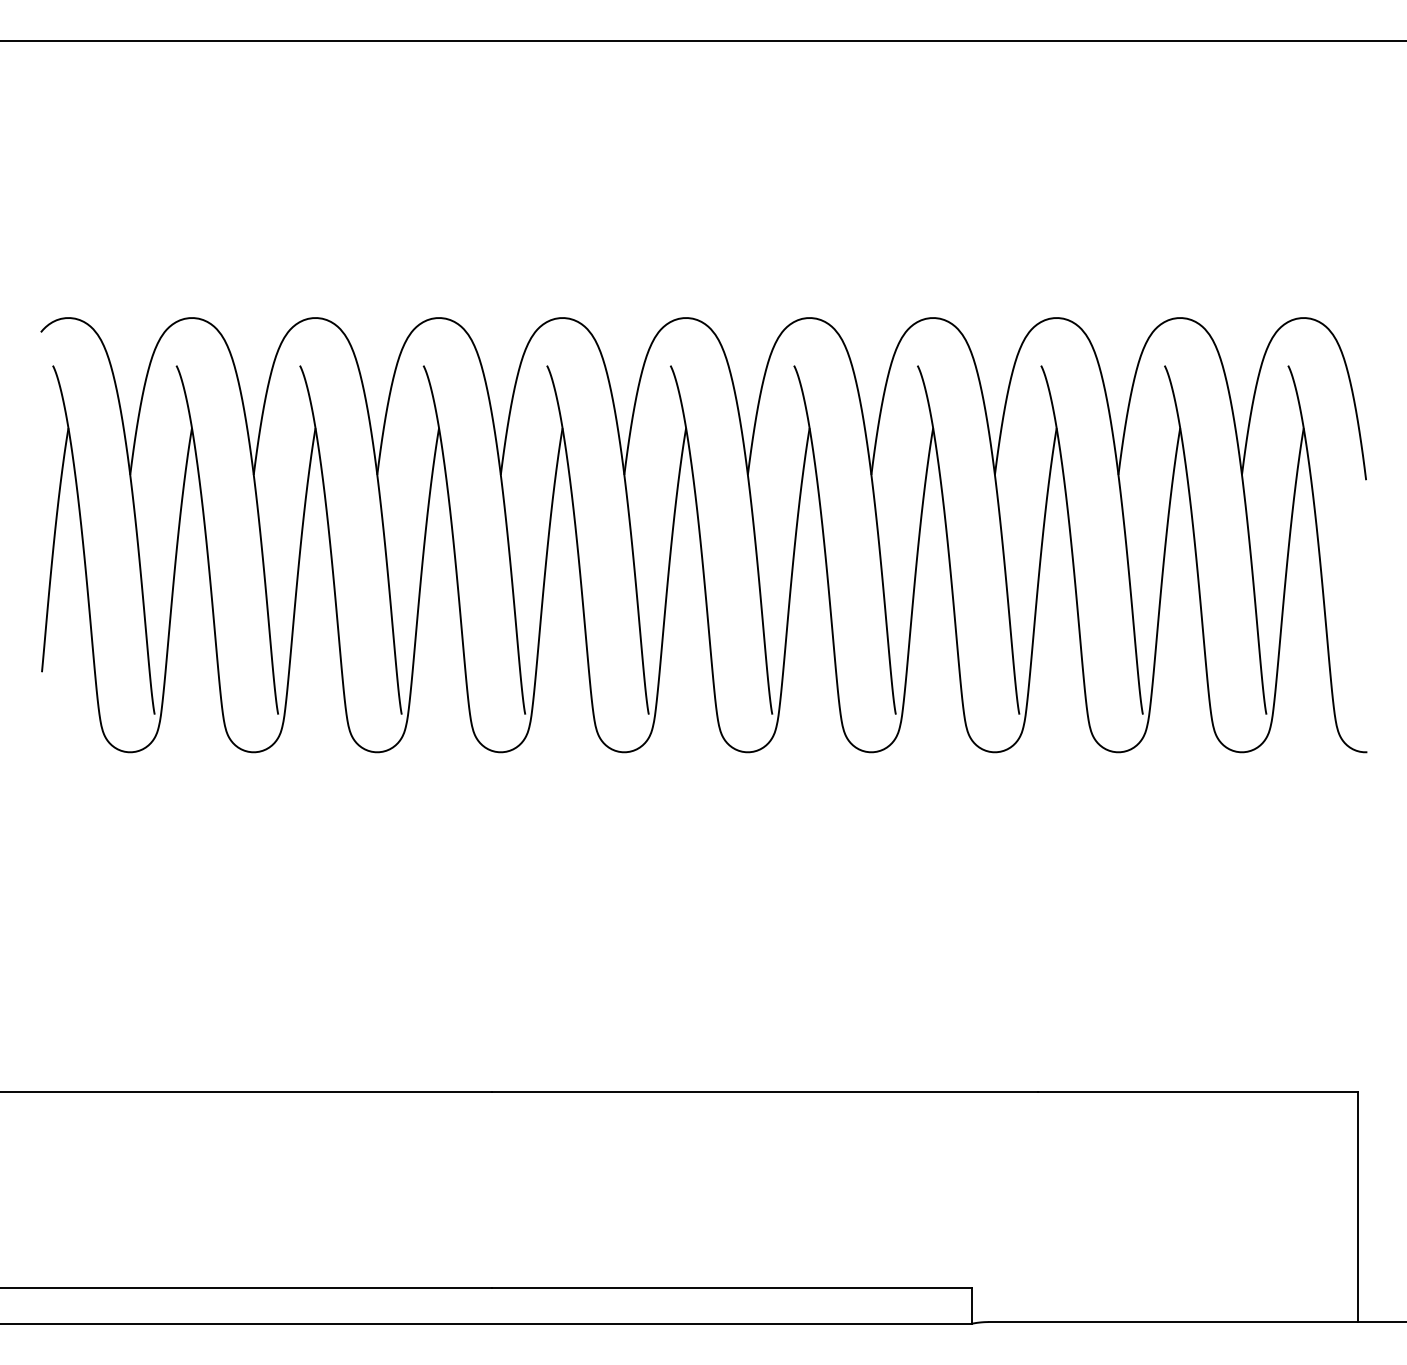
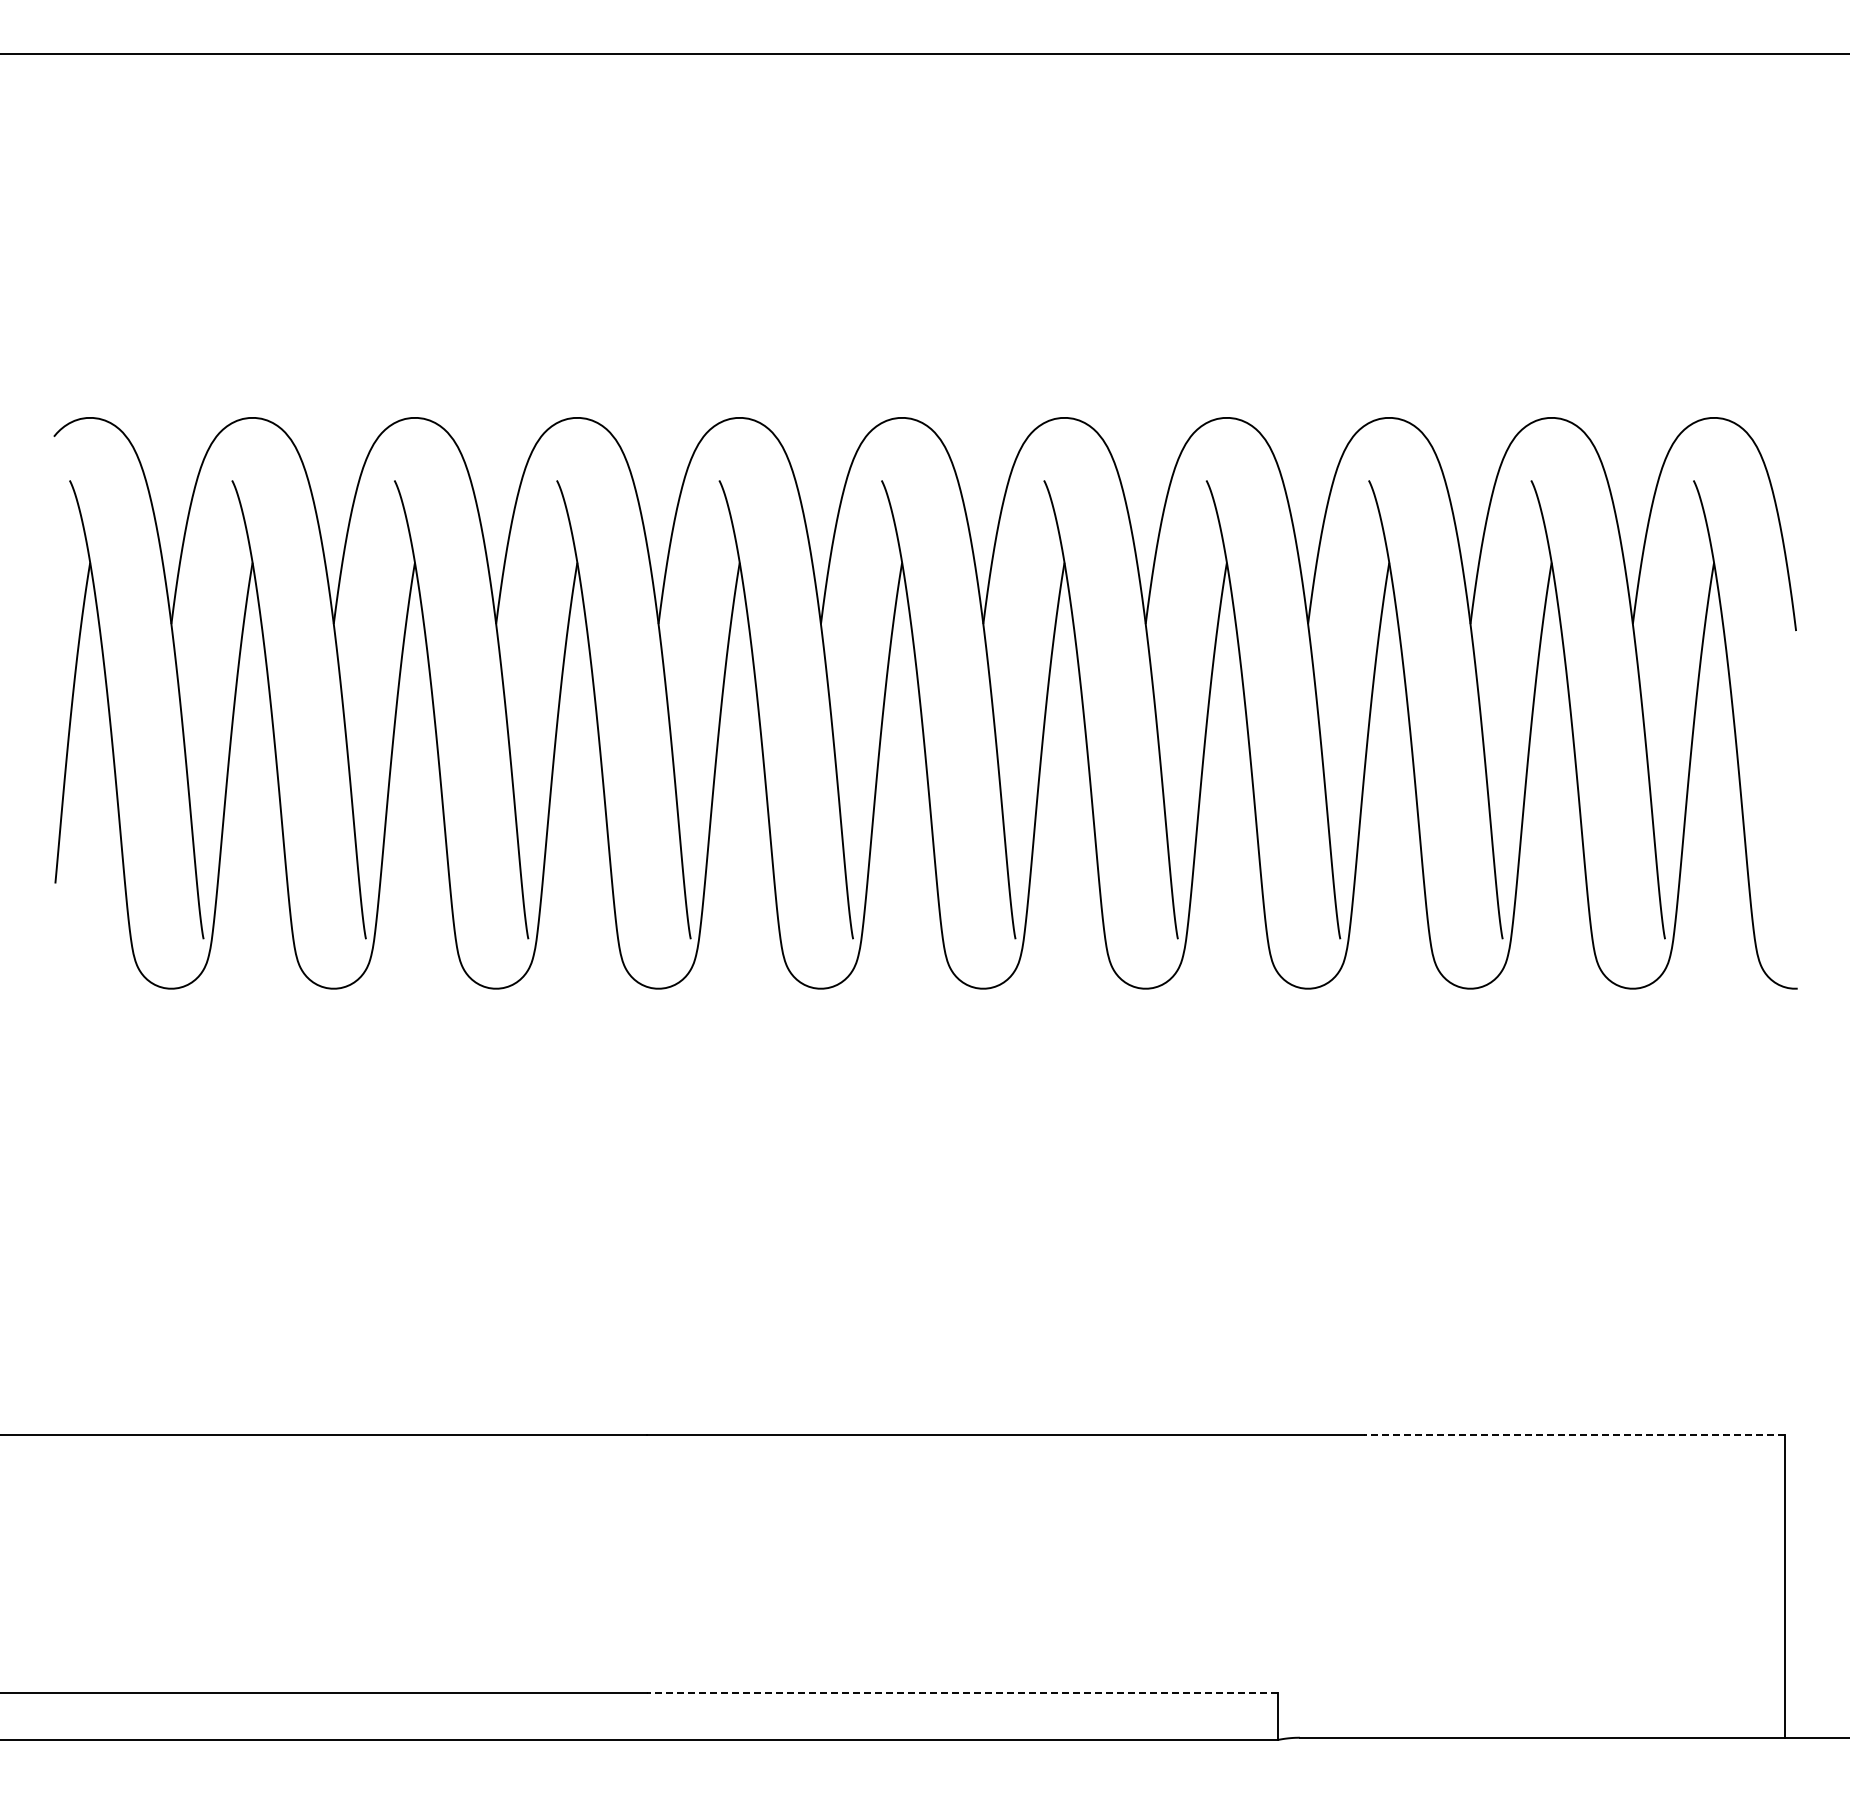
line: (1197, 1092) -> (1574, 1435), solid -> dashed
line: (731, 1287) -> (961, 1692), solid -> dashed

